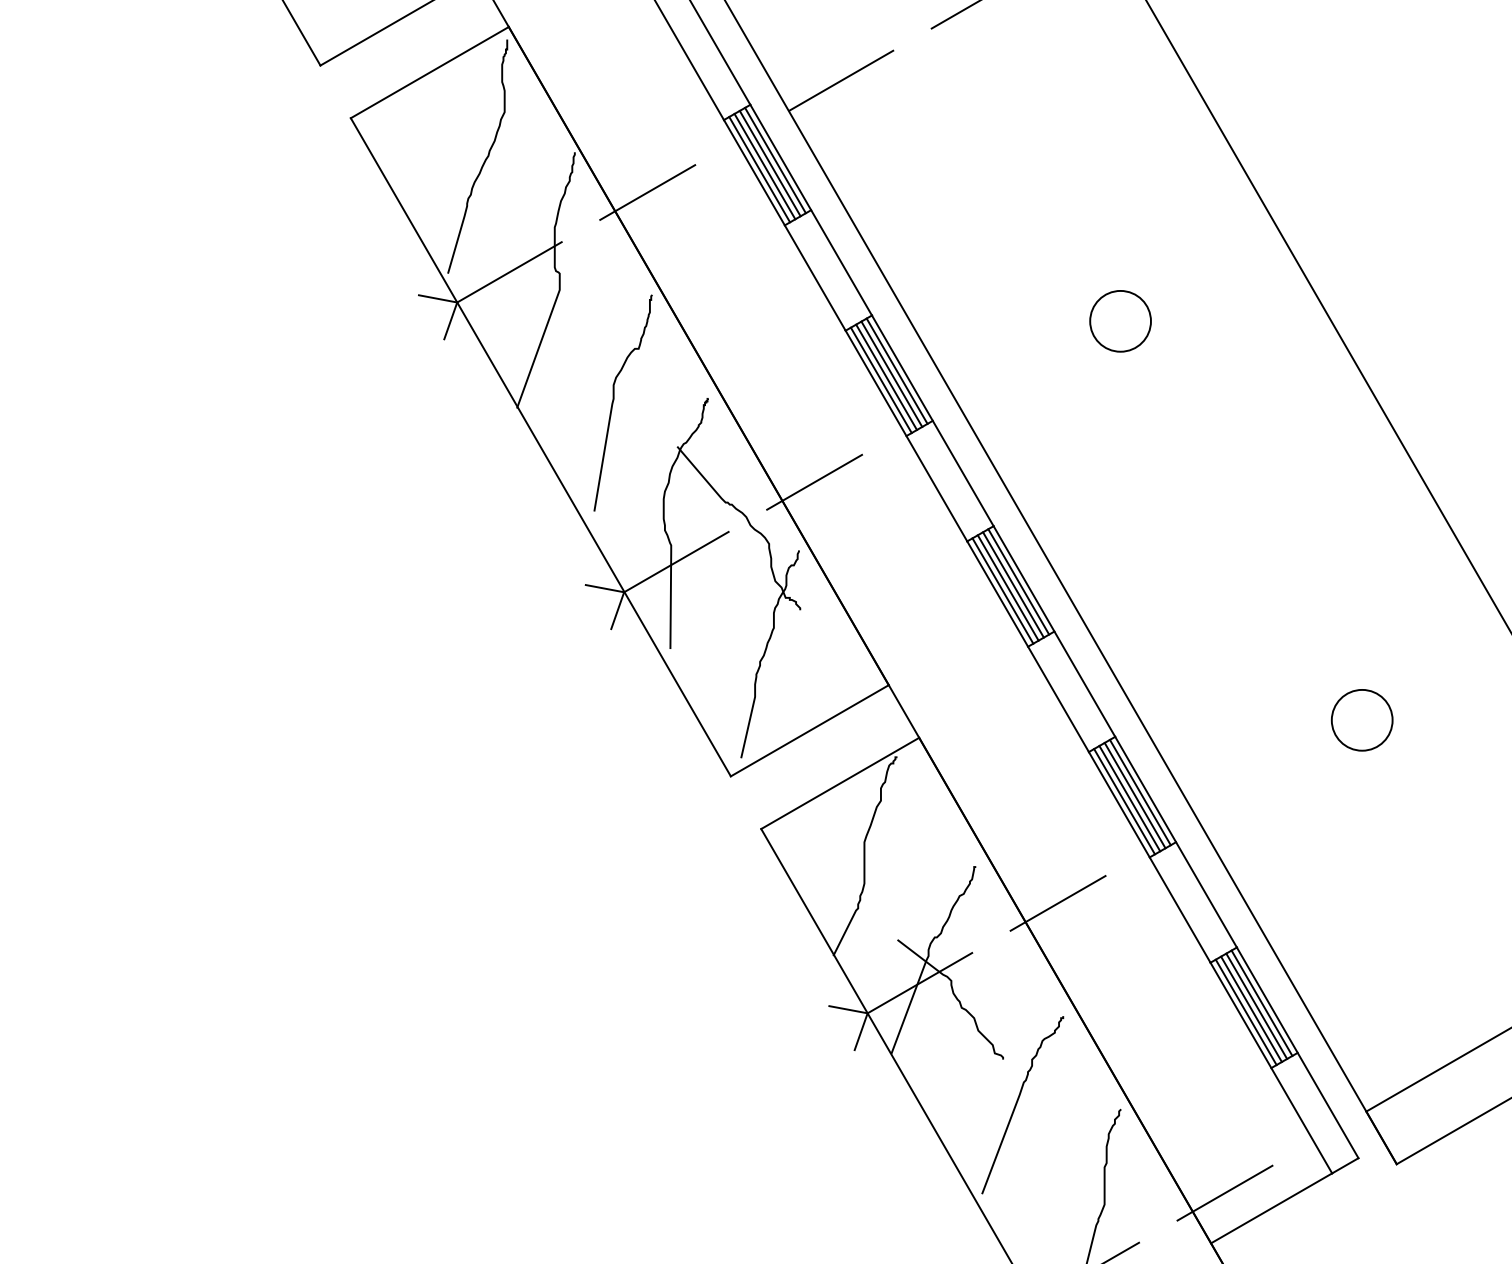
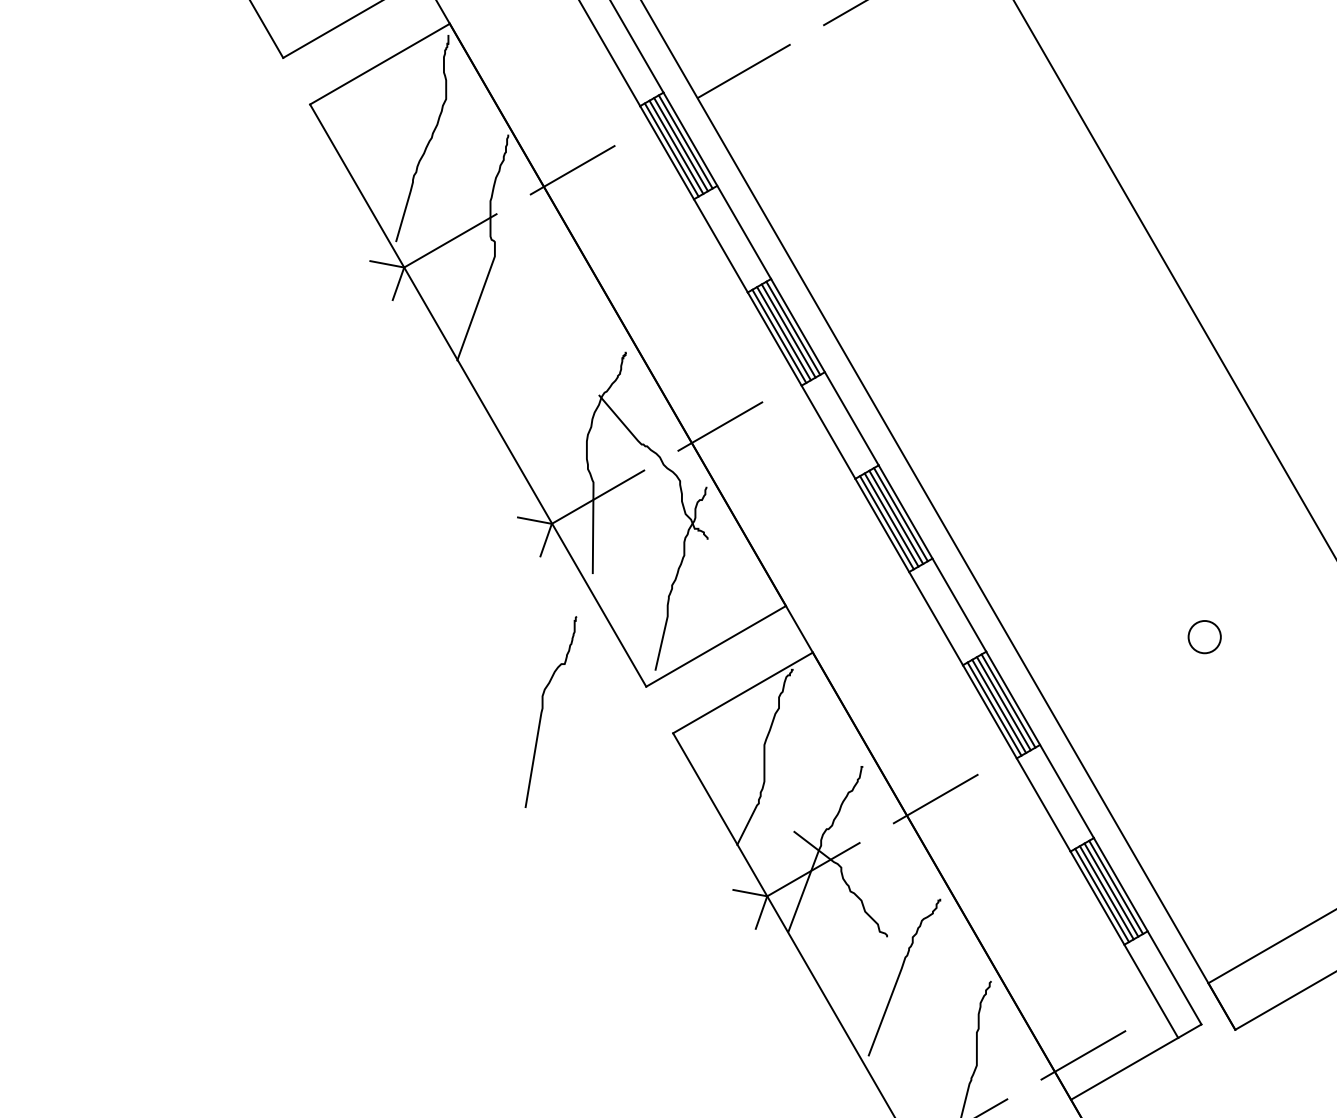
circle: (1120, 321) -> (990, 284), removed
curve: (614, 400) -> (543, 709), moved
circle: (1361, 719) -> (1204, 636), size x0.6

